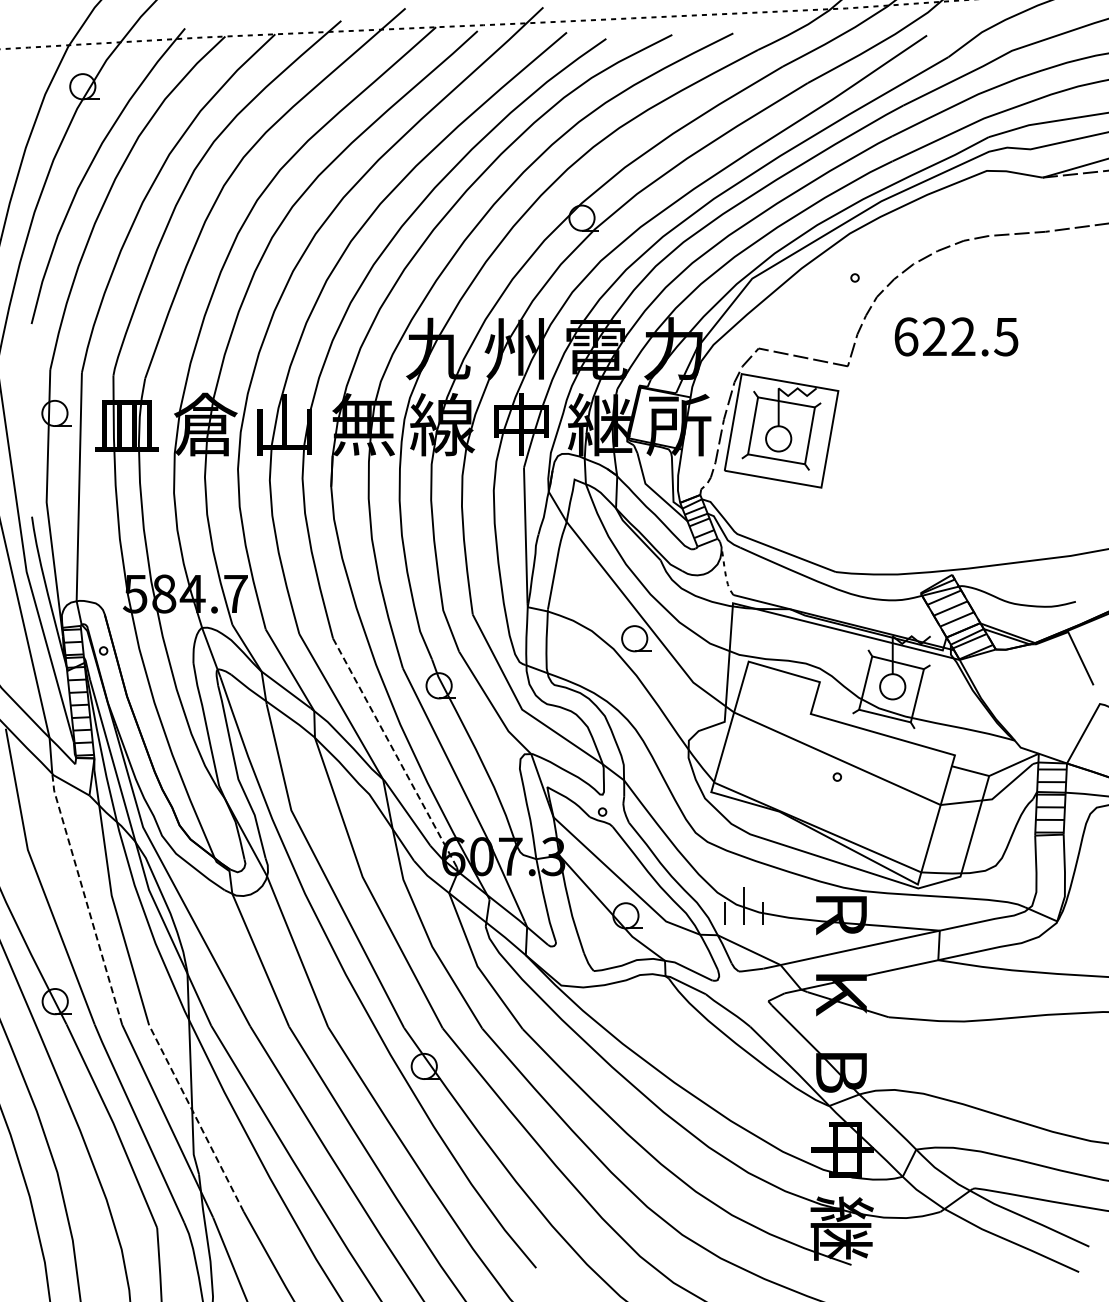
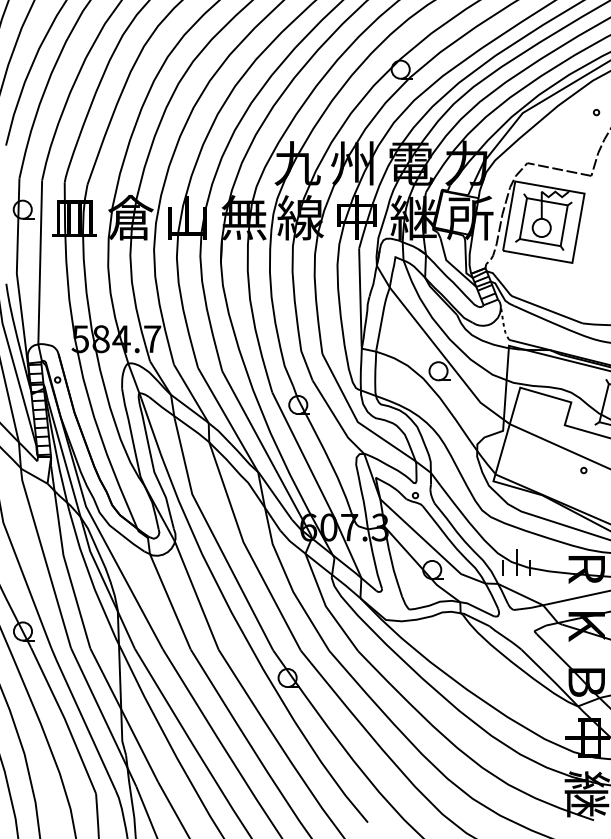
line: (395, 753) -> (266, 453), dashed -> solid
line: (85, 898) -> (44, 557), dashed -> solid
line: (195, 1117) -> (123, 714), dashed -> solid

